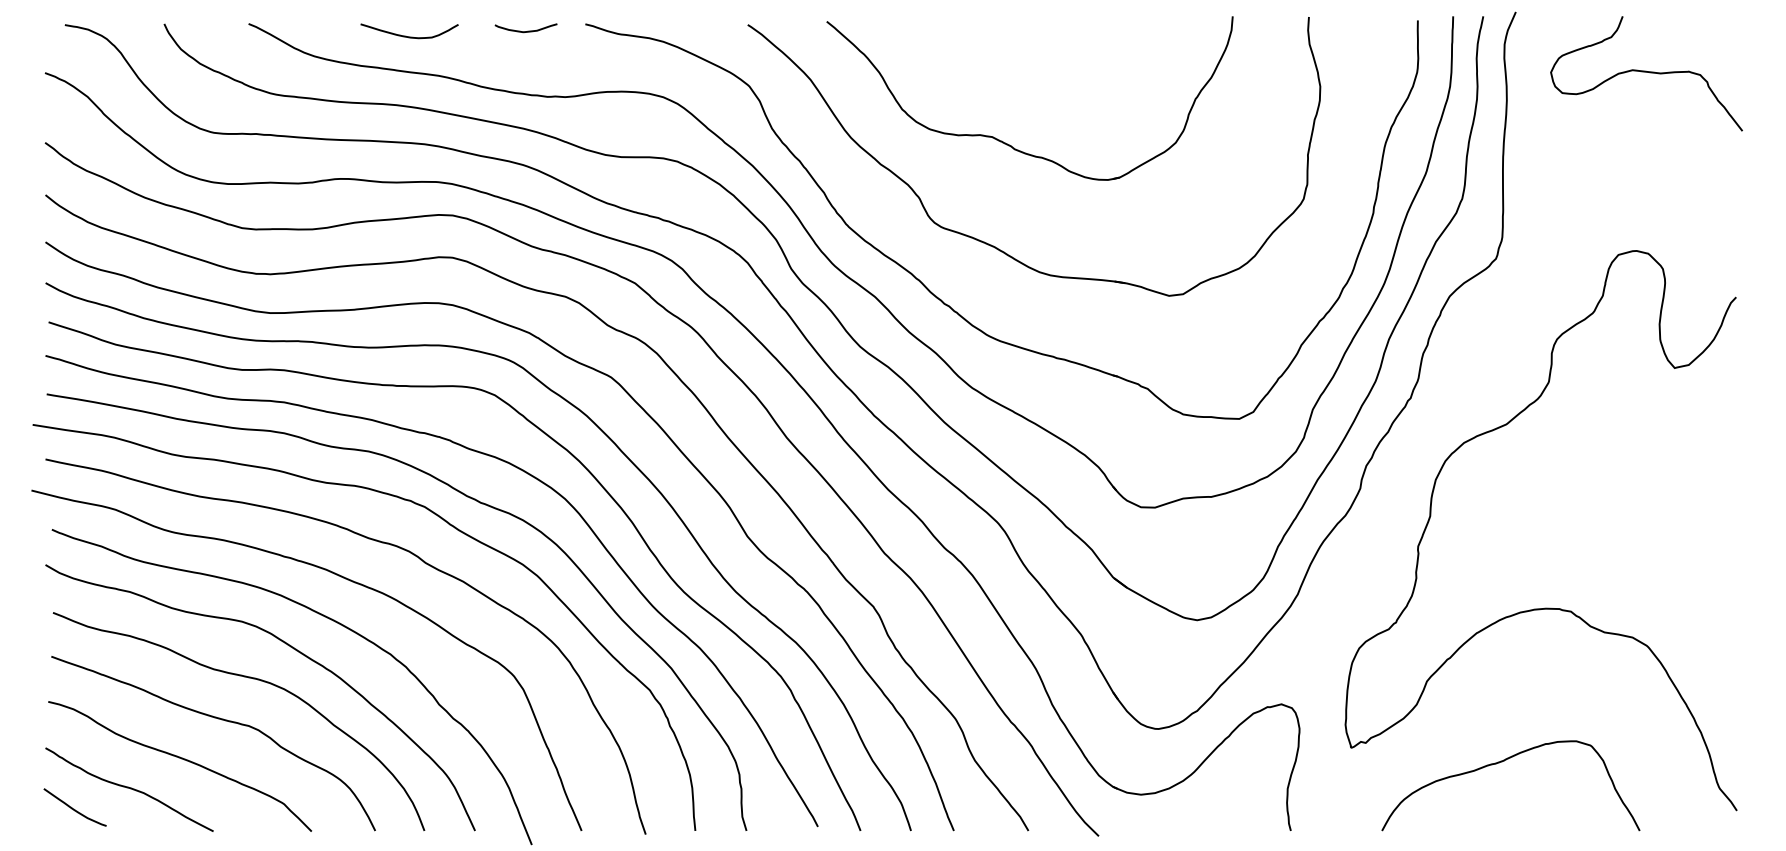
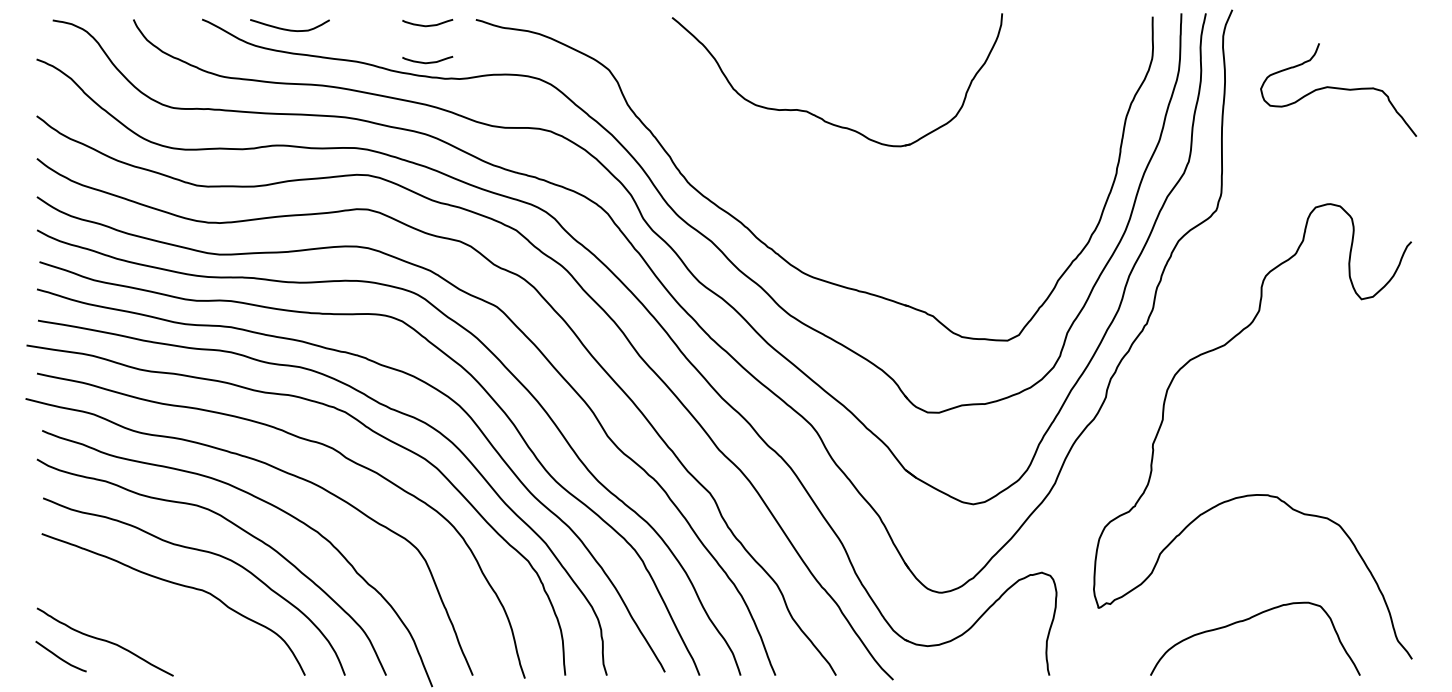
curve: (408, 36) -> (289, 29), moved
curve: (1646, 73) -> (1338, 89), moved
curve: (525, 76) -> (427, 62), added
part: (994, 245) -> (808, 199), removed
curve: (180, 759) -> (146, 617), removed
curve: (1504, 761) -> (1250, 619), moved

